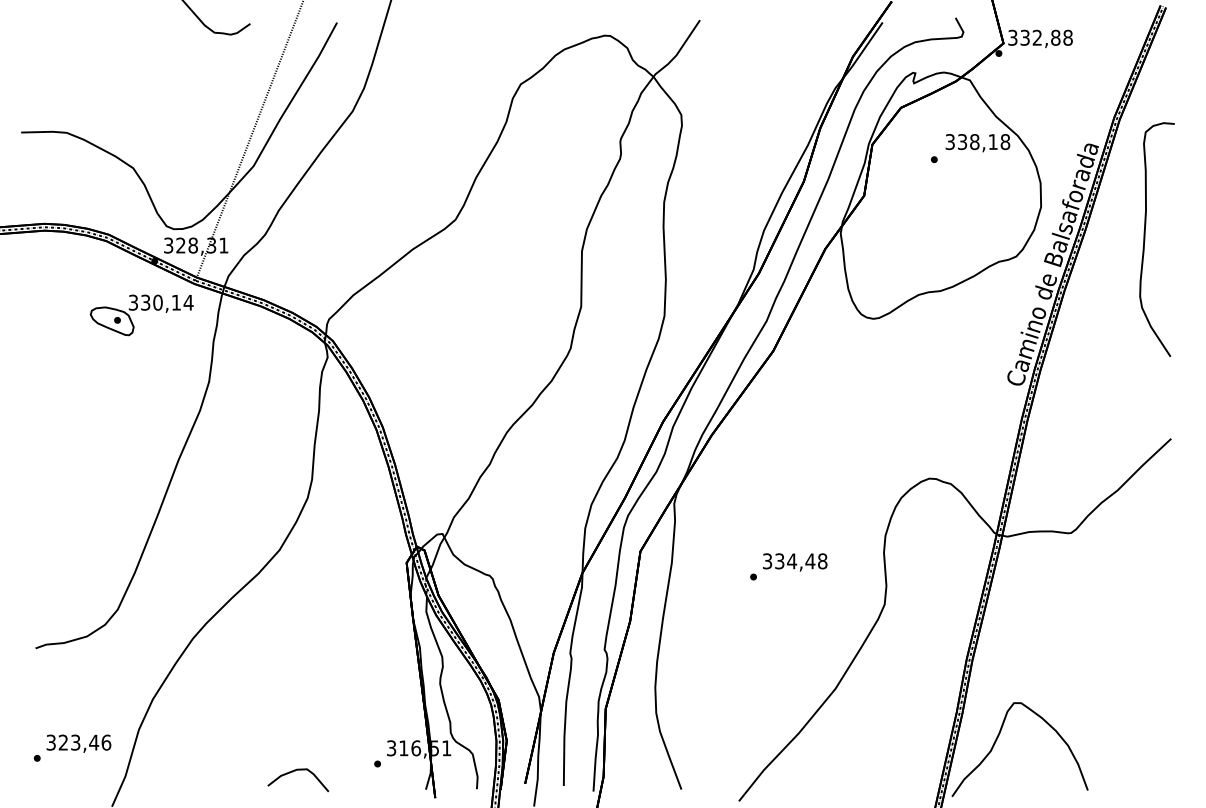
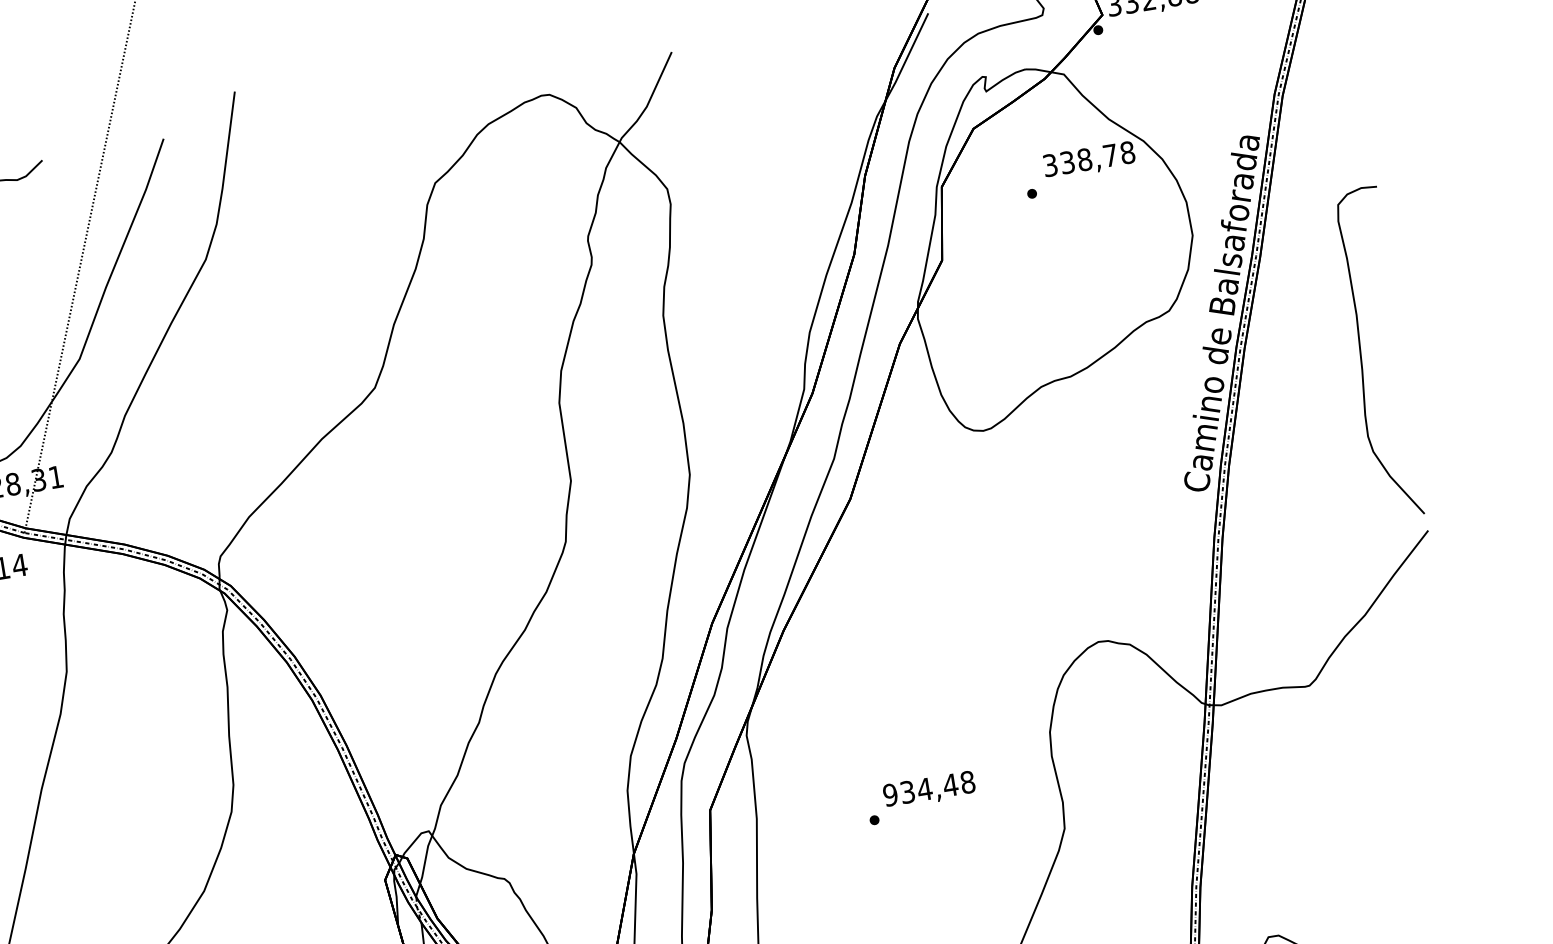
text: (992, 141) -> (1109, 154), 338,18 -> 338,78
curve: (1145, 239) -> (1362, 355), moved
text: (767, 561) -> (890, 795), 334,48 -> 934,48

